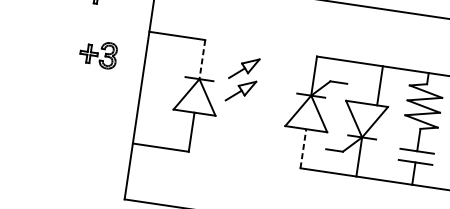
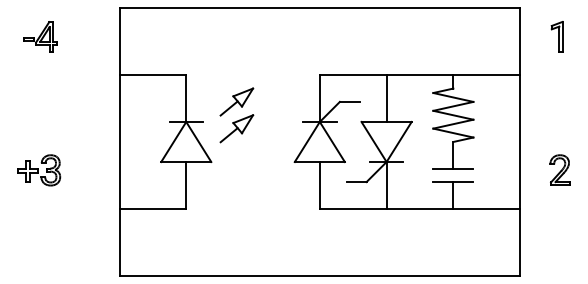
part: (99, 54) -> (39, 170), moved
line: (202, 59) -> (186, 98), dashed -> solid
line: (379, 85) -> (386, 98), moved
line: (303, 147) -> (319, 184), dashed -> solid

